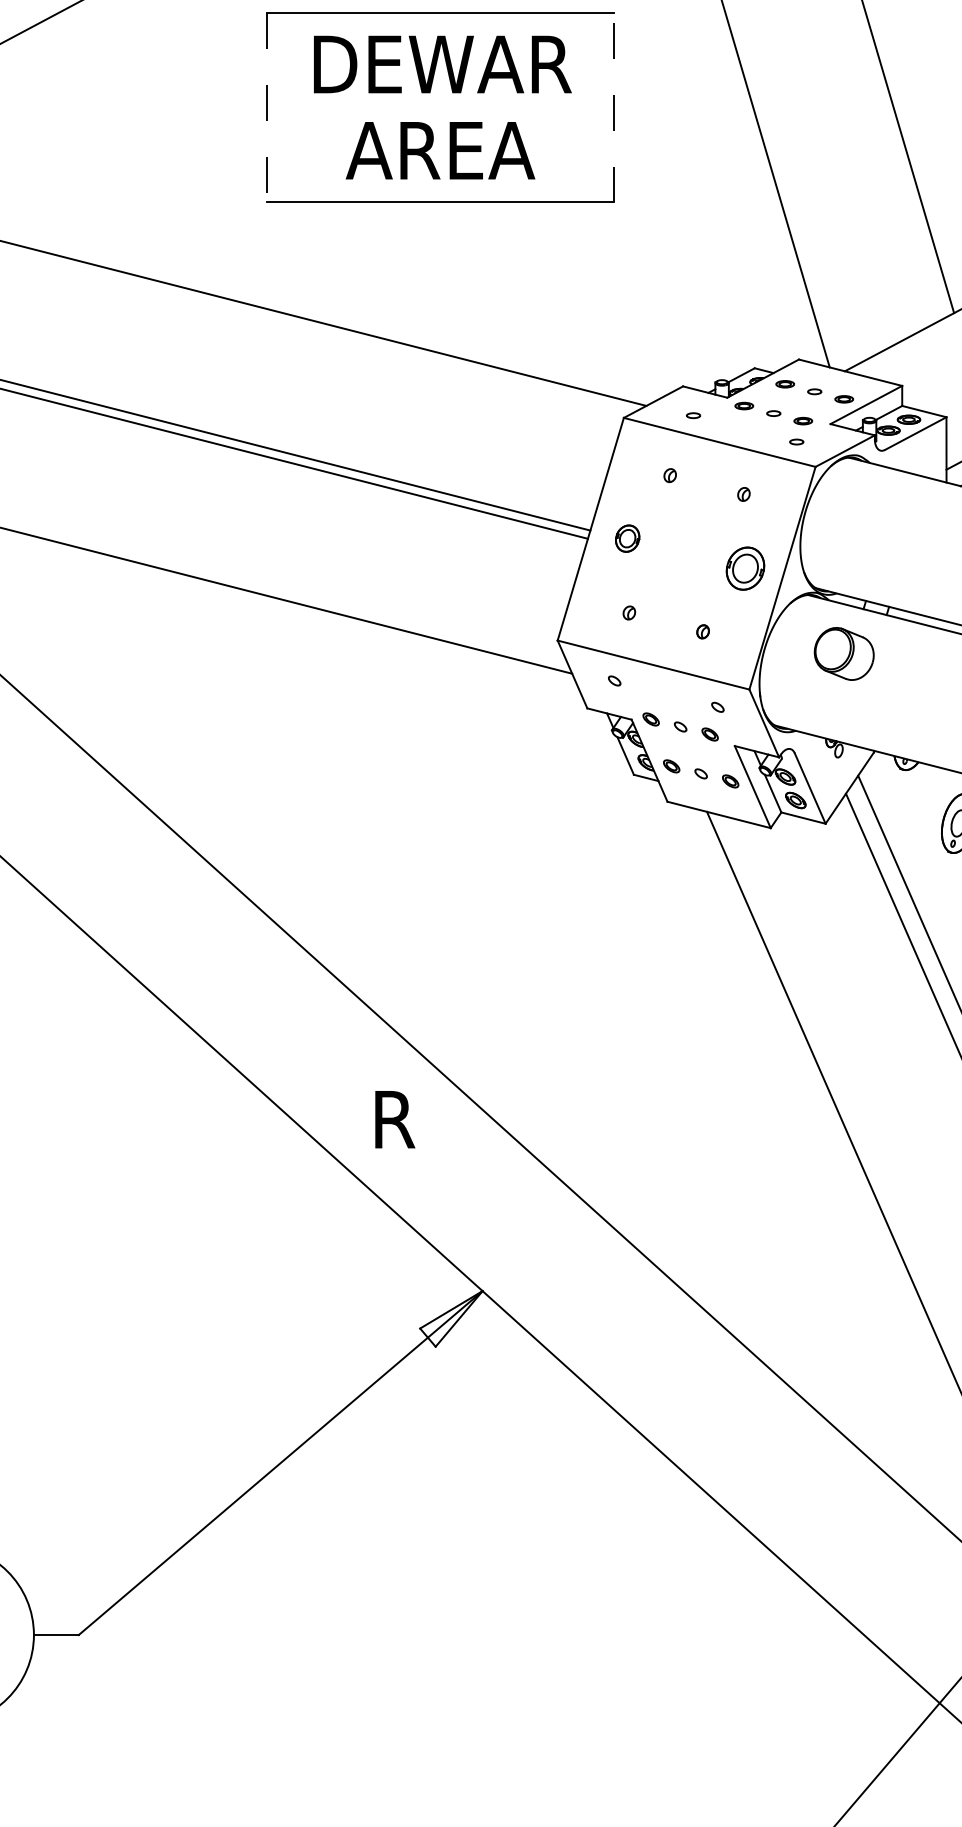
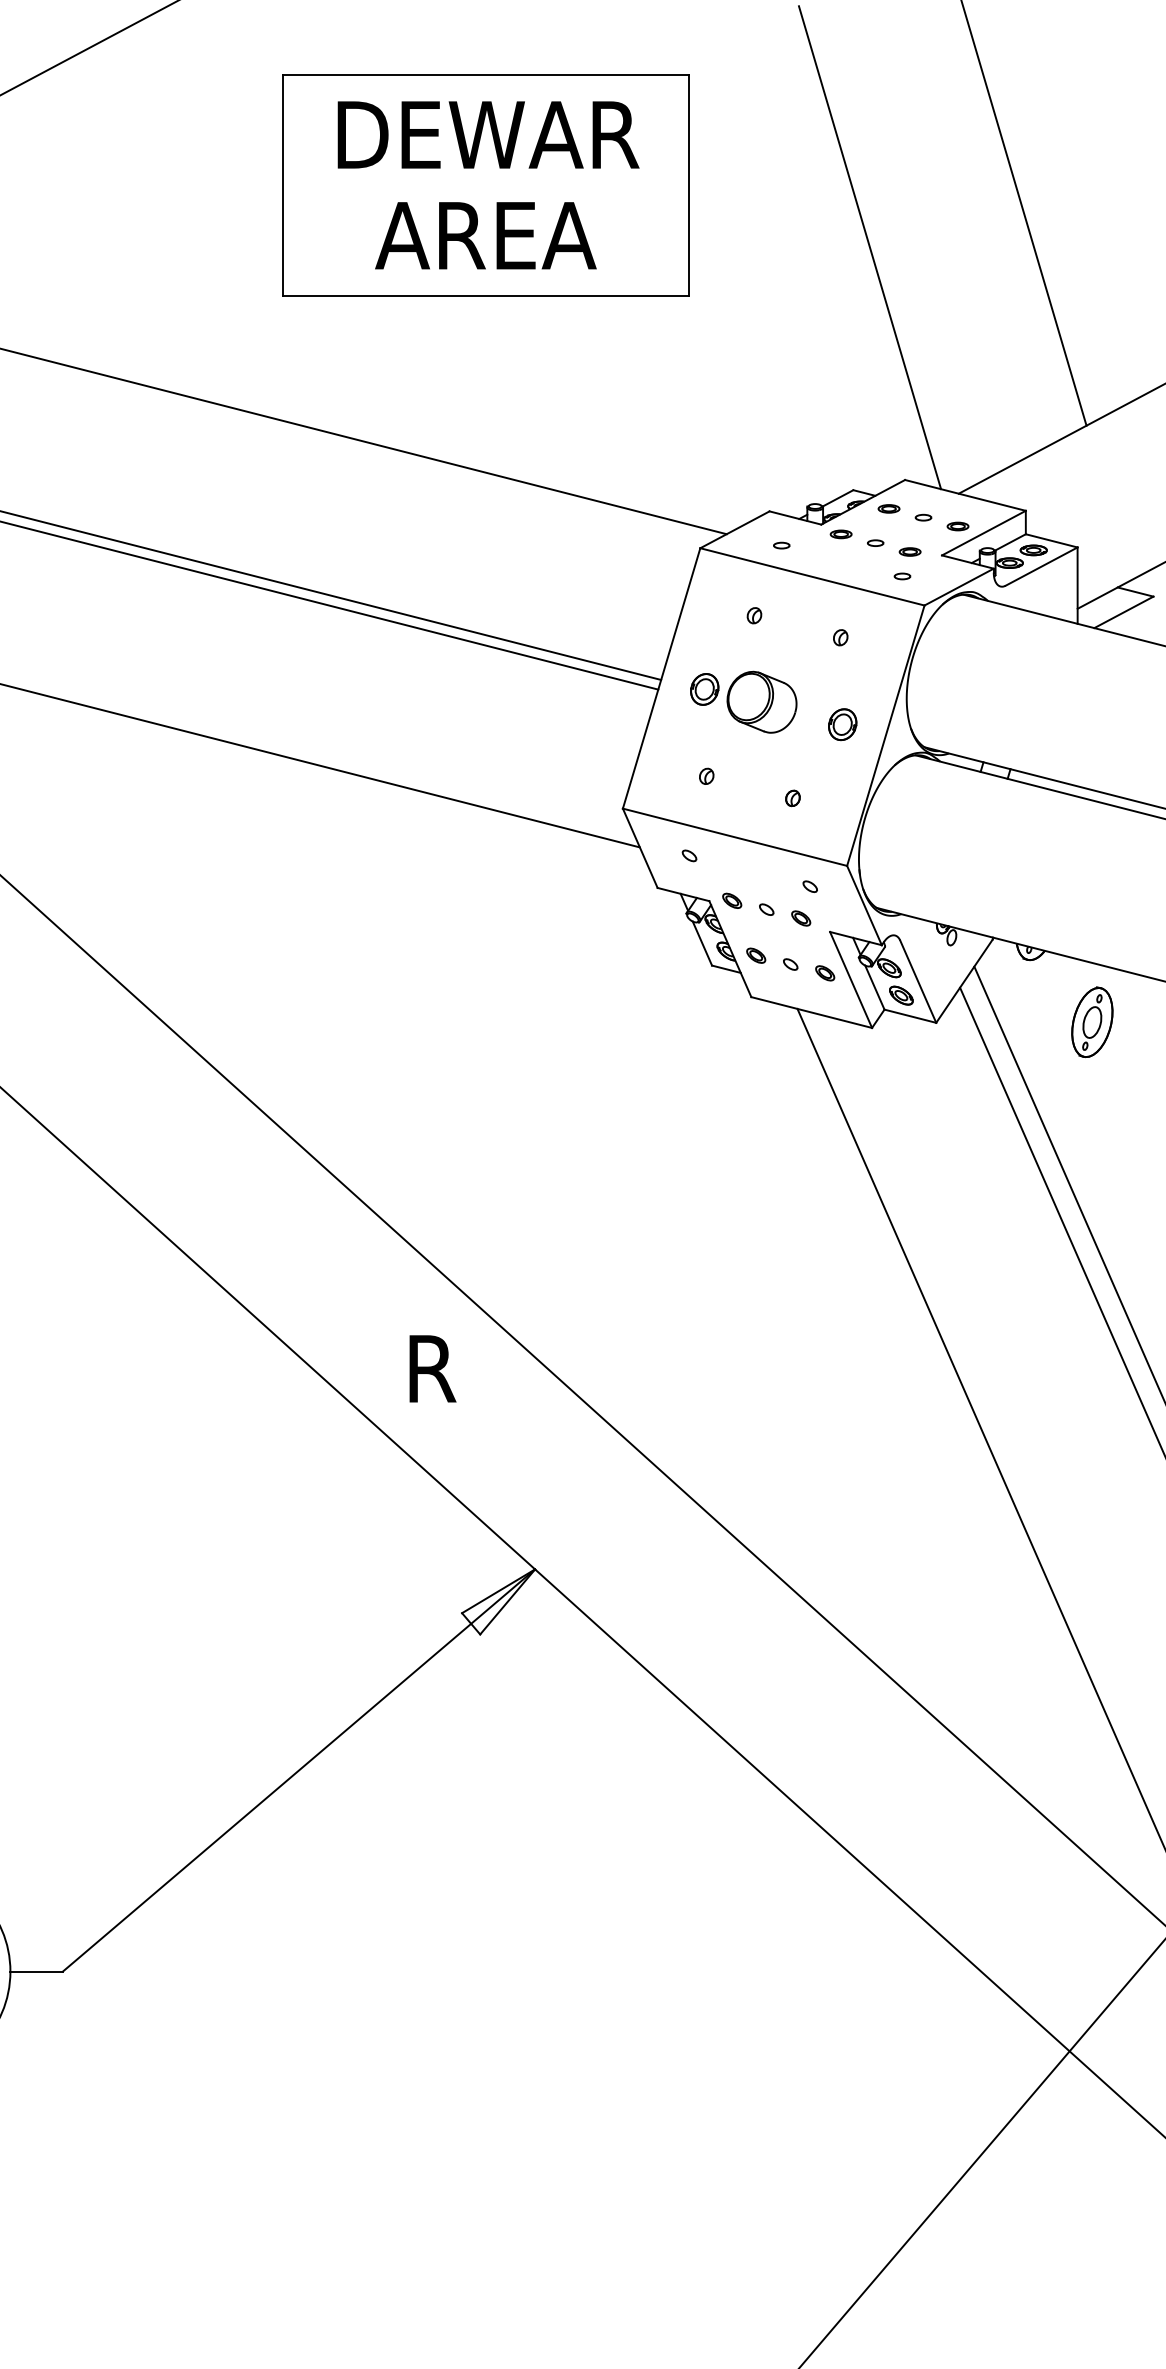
line: (267, 107) -> (283, 185), dashed -> solid
line: (613, 107) -> (688, 185), dashed -> solid
part: (745, 568) -> (842, 724), size x0.62
part: (843, 653) -> (761, 701), moved

